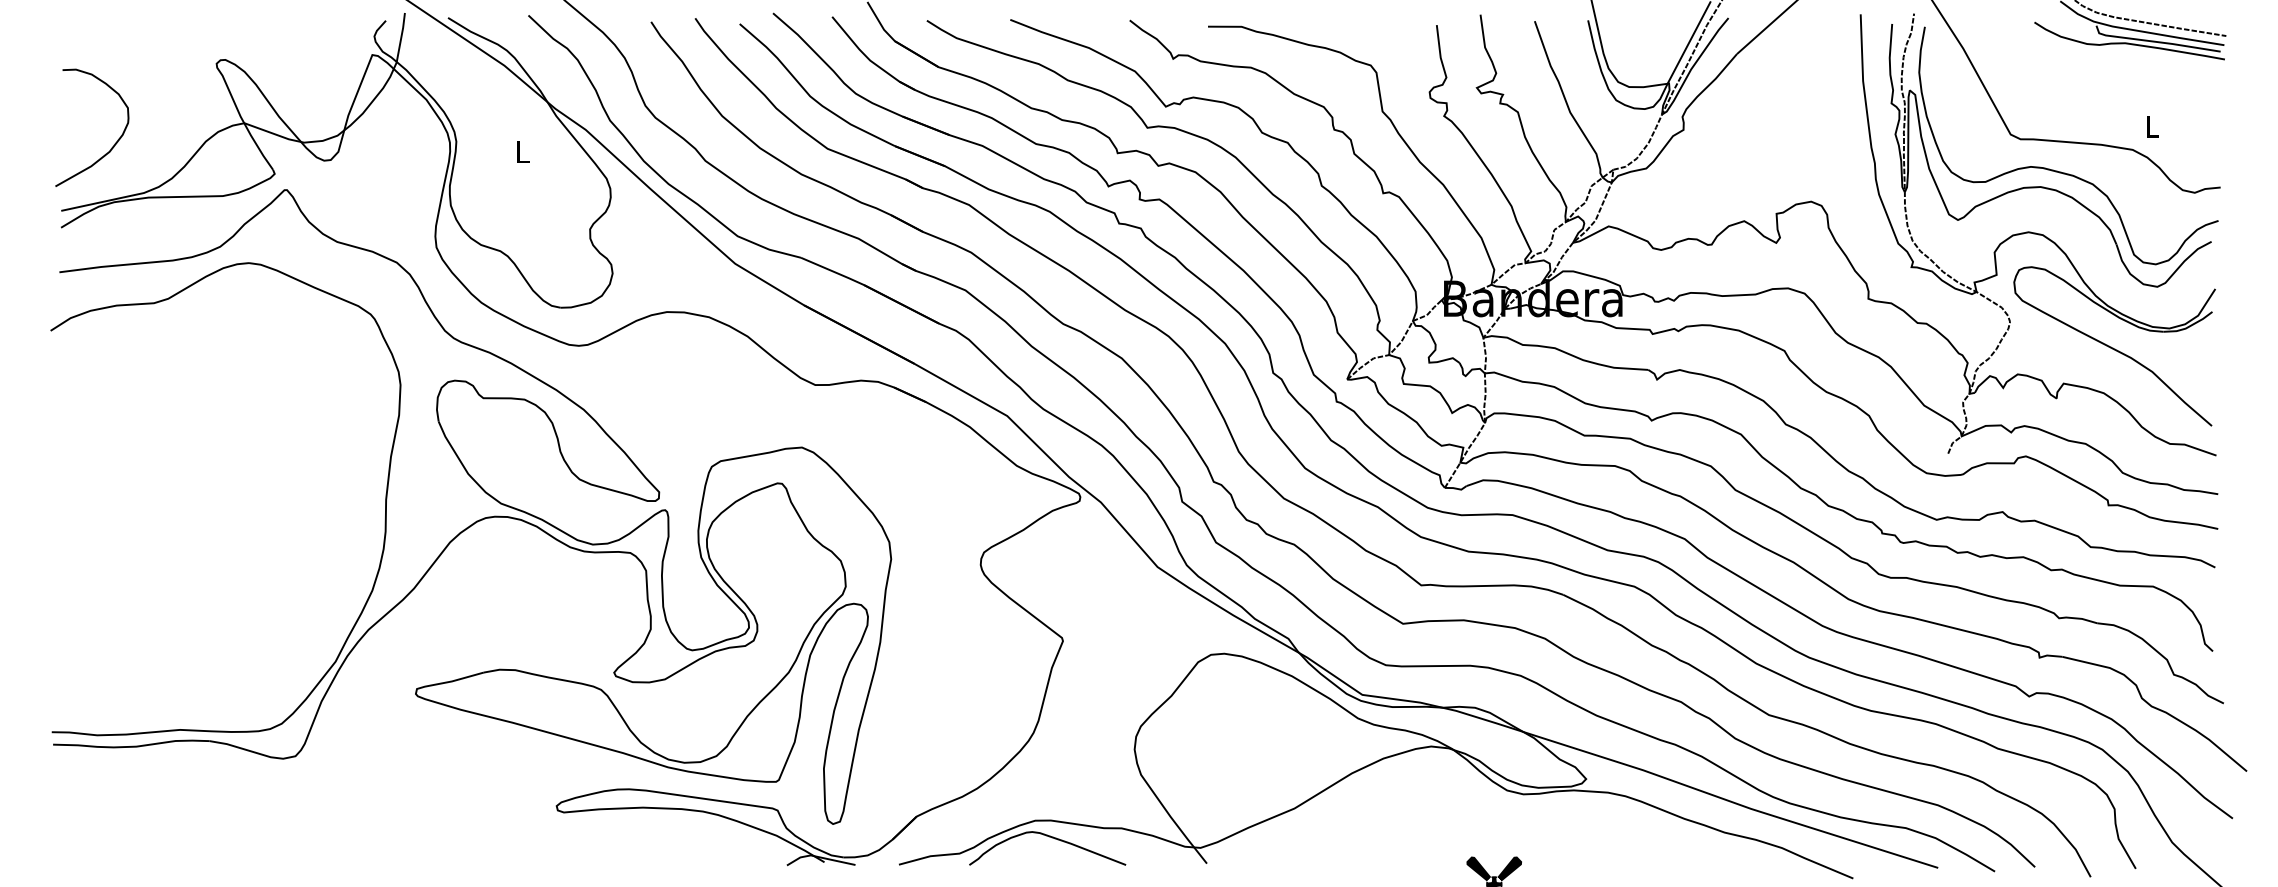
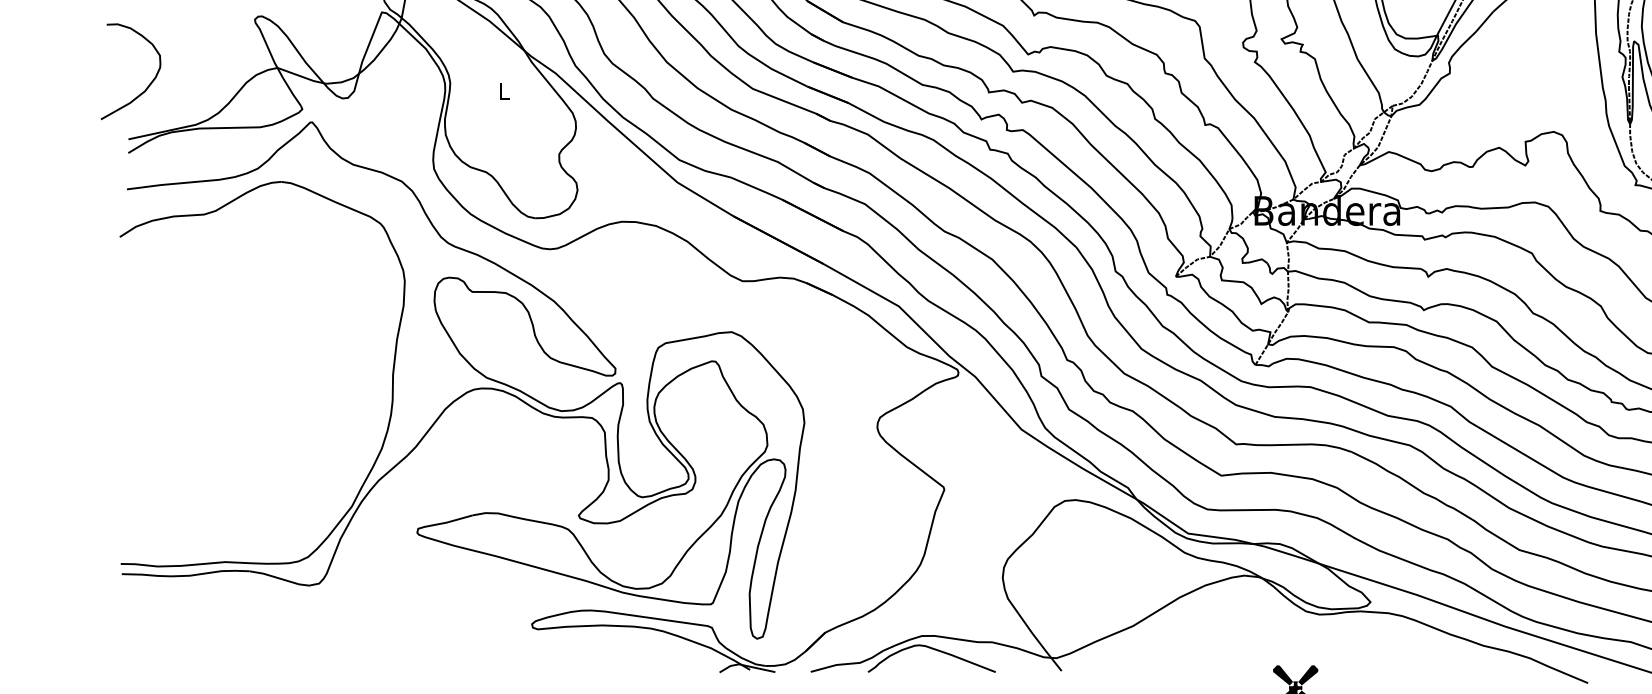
curve: (114, 143) -> (149, 84), moved

